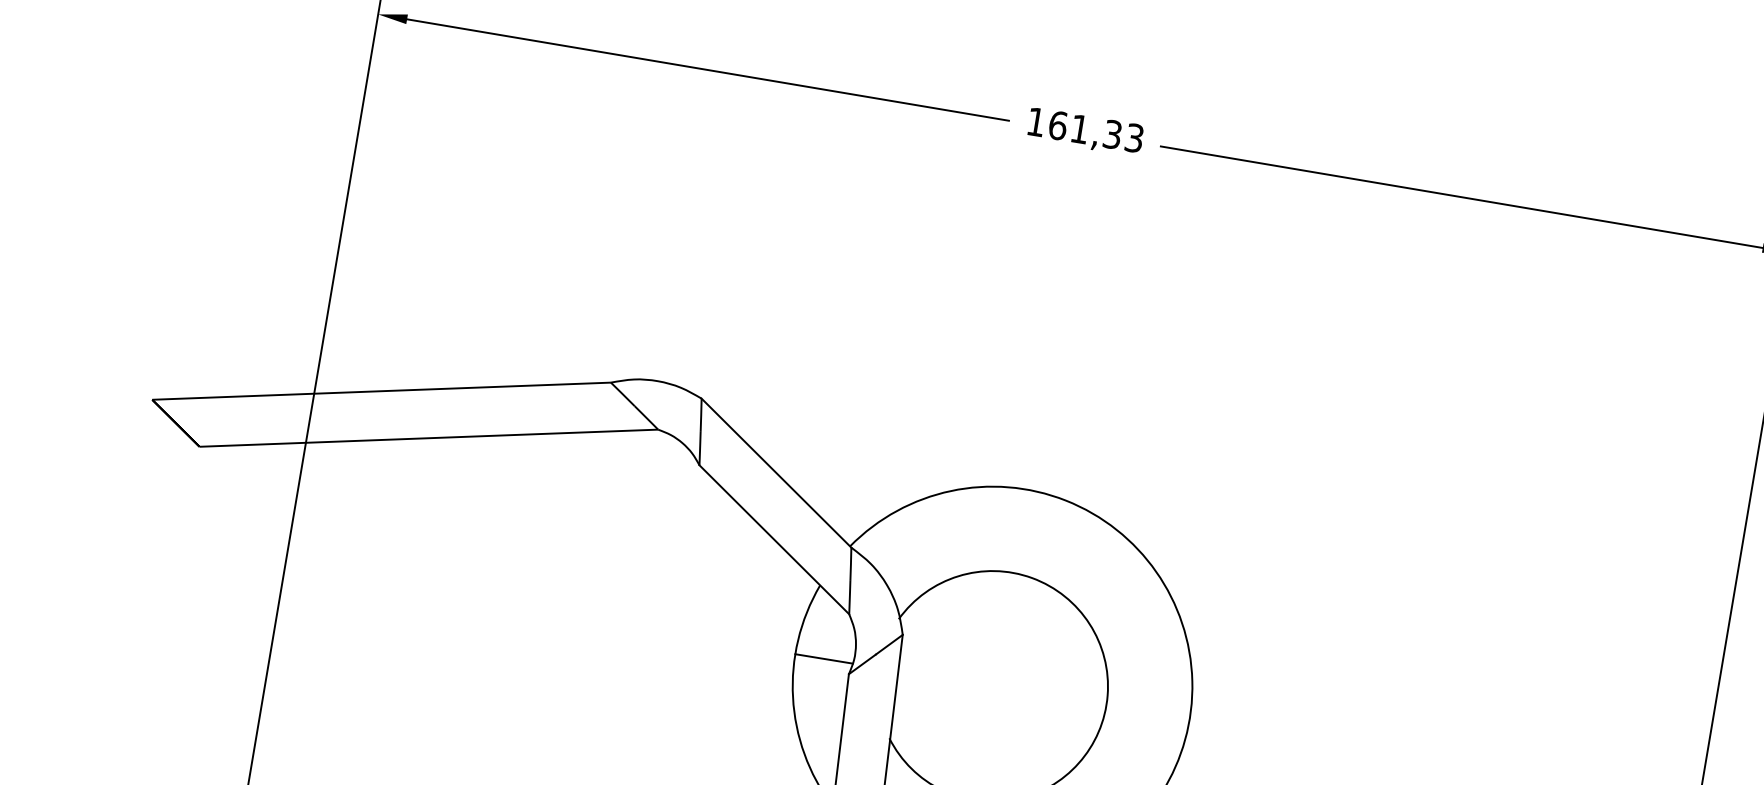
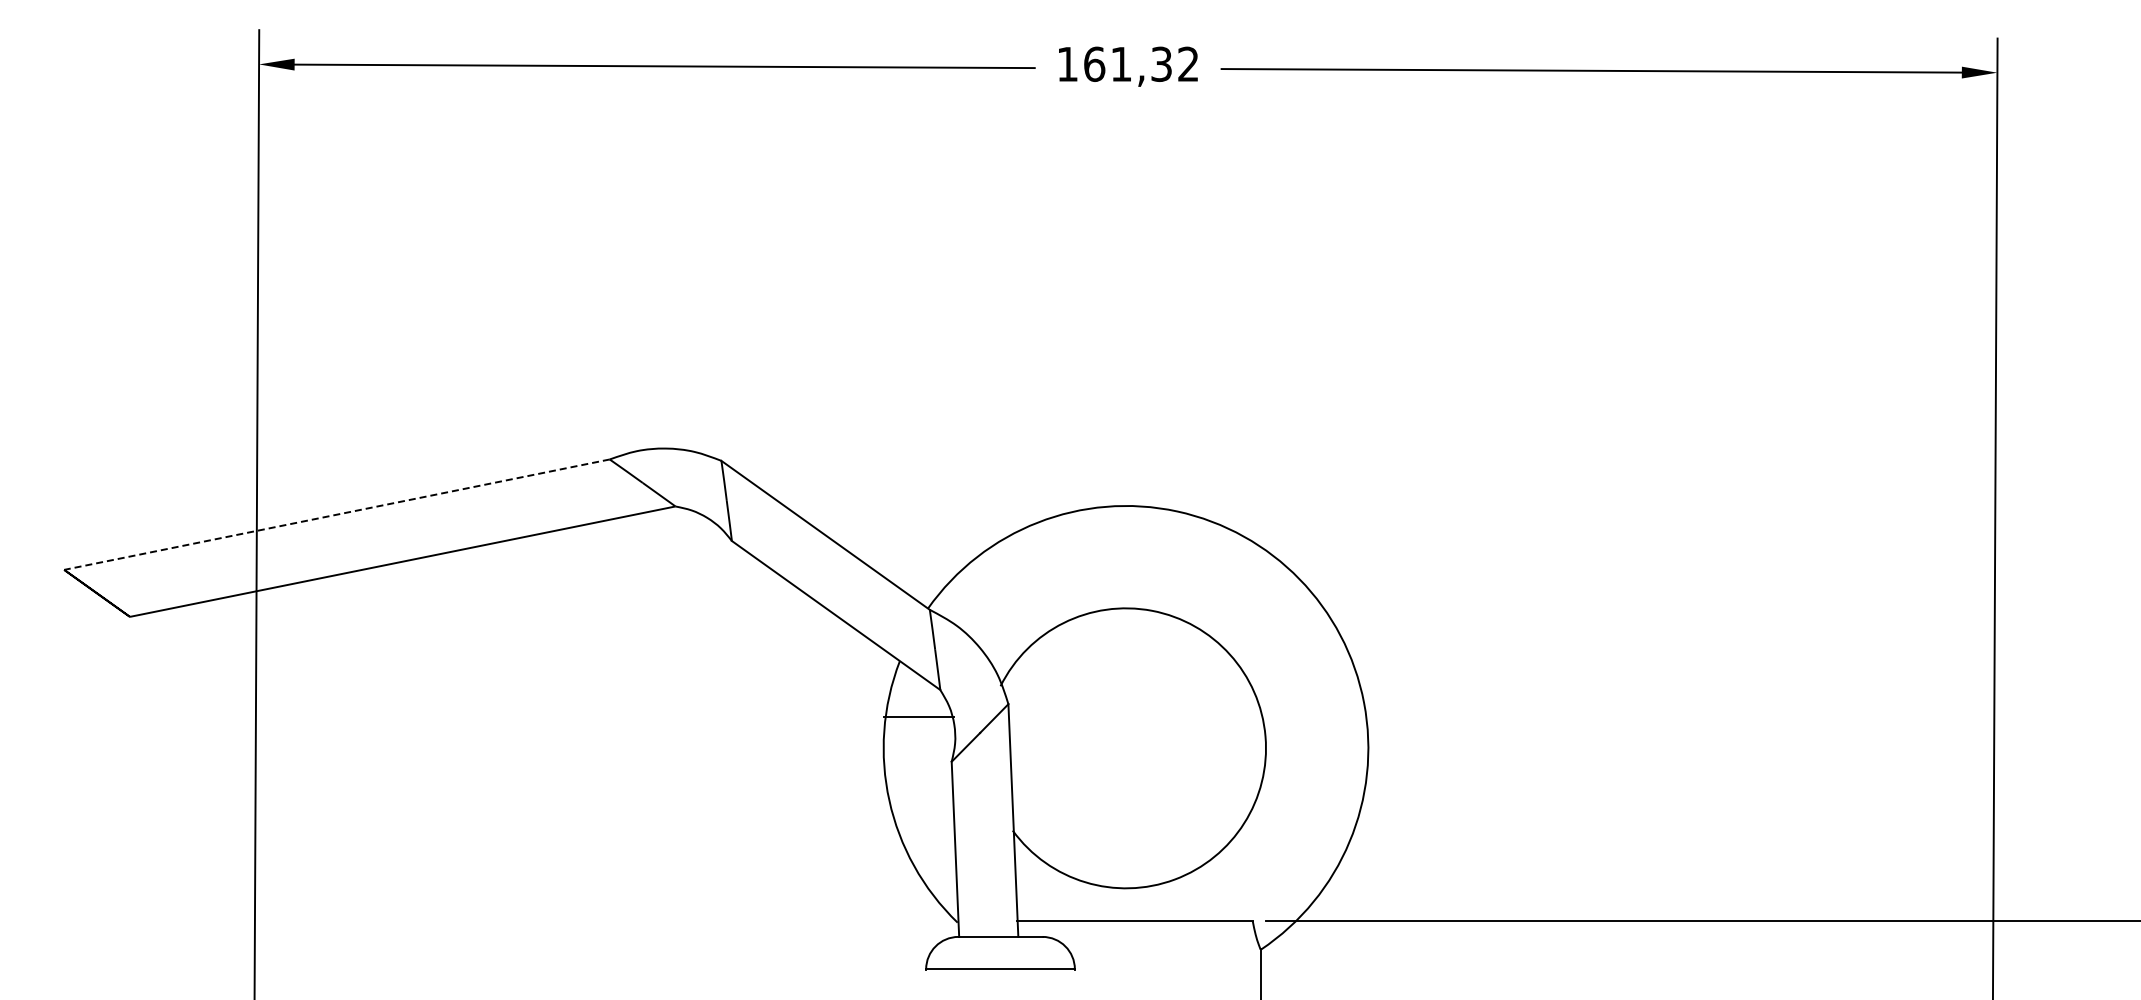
text: (1134, 138) -> (1188, 64), 161,33 -> 161,32
line: (382, 391) -> (337, 514), solid -> dashed
line: (823, 658) -> (918, 717), moved

